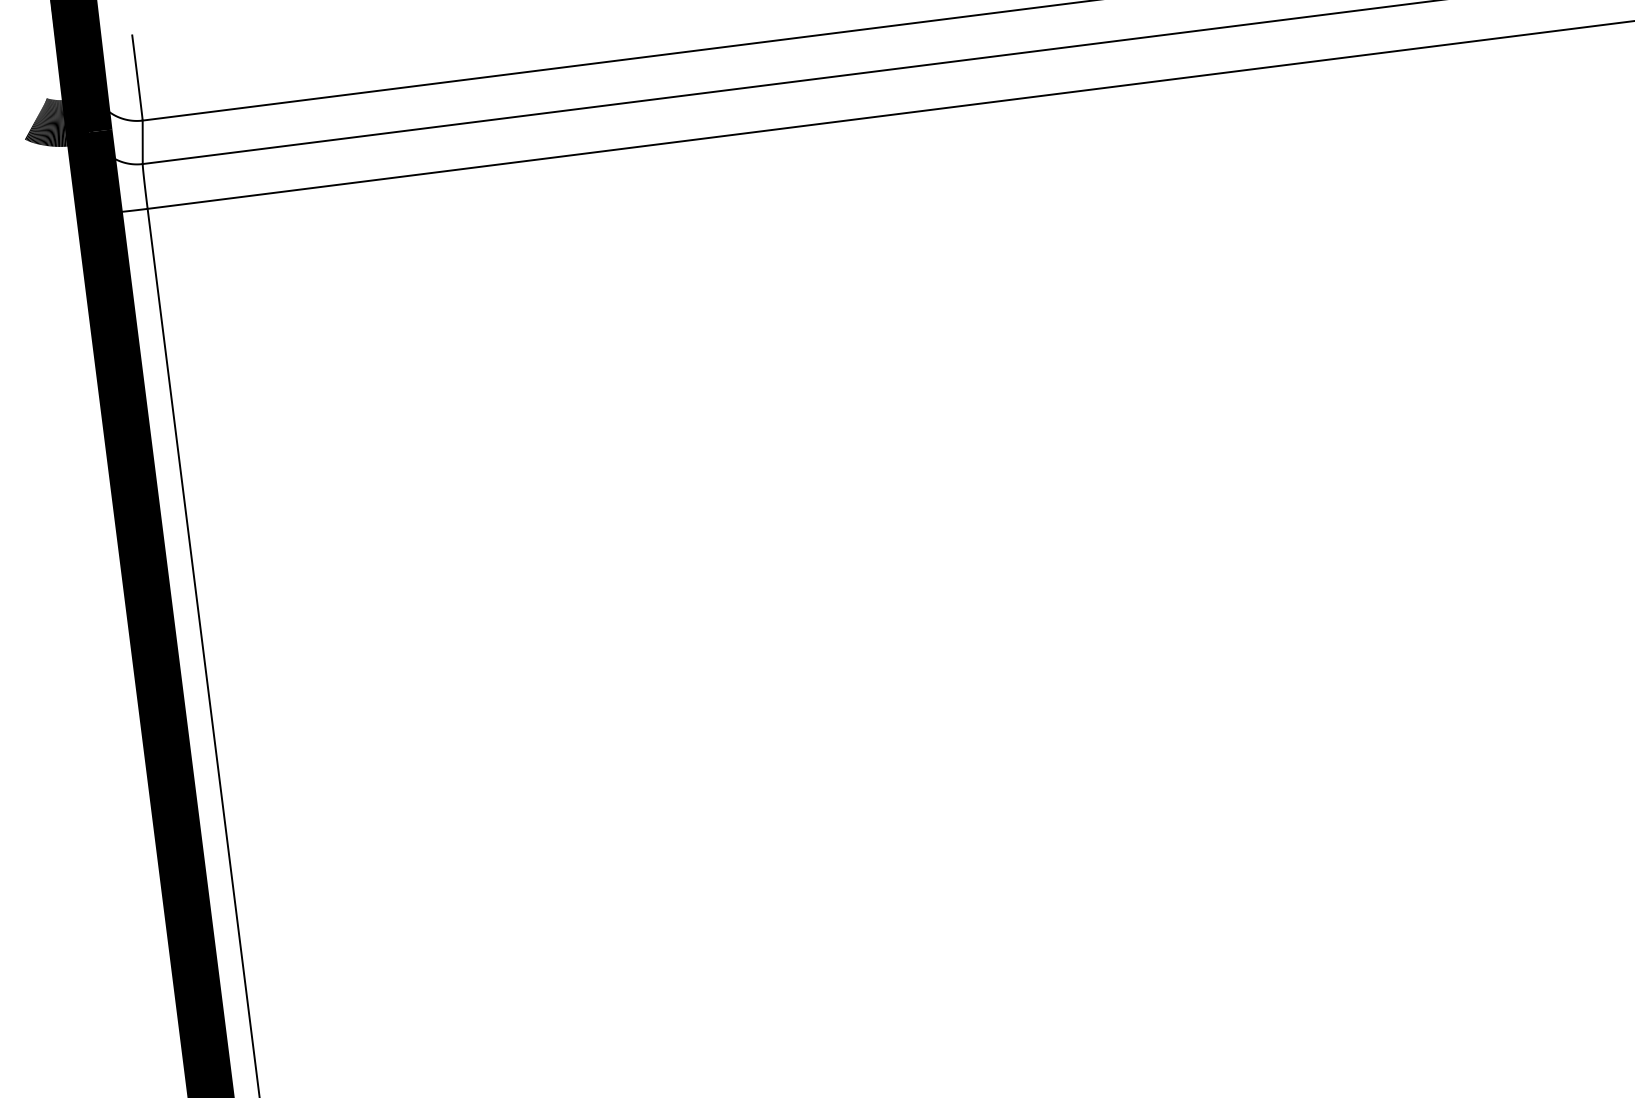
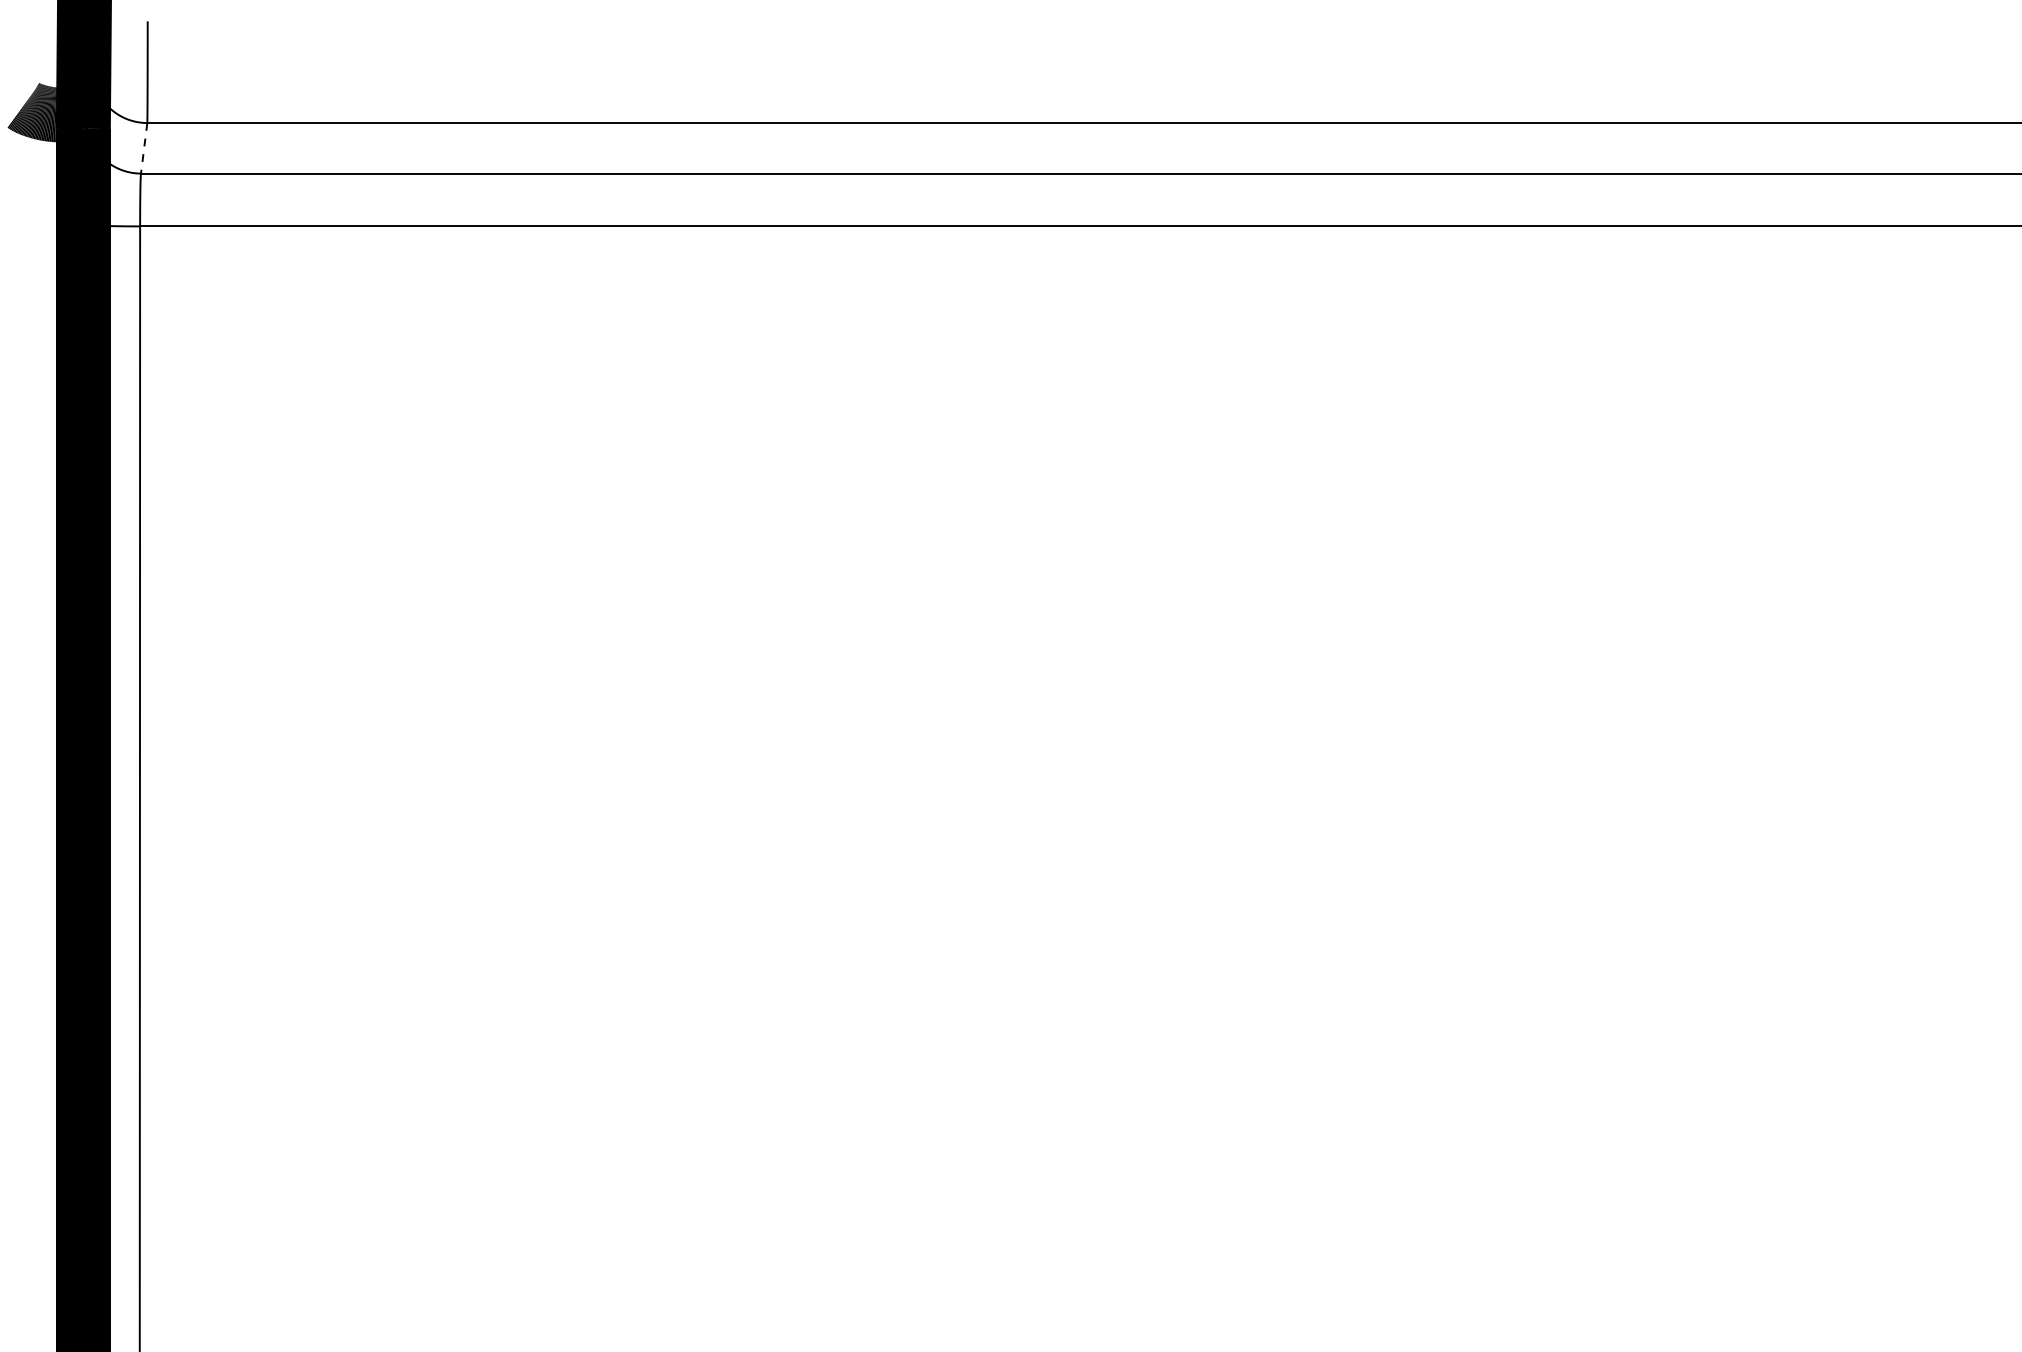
line: (143, 142) -> (144, 148), solid -> dashed

